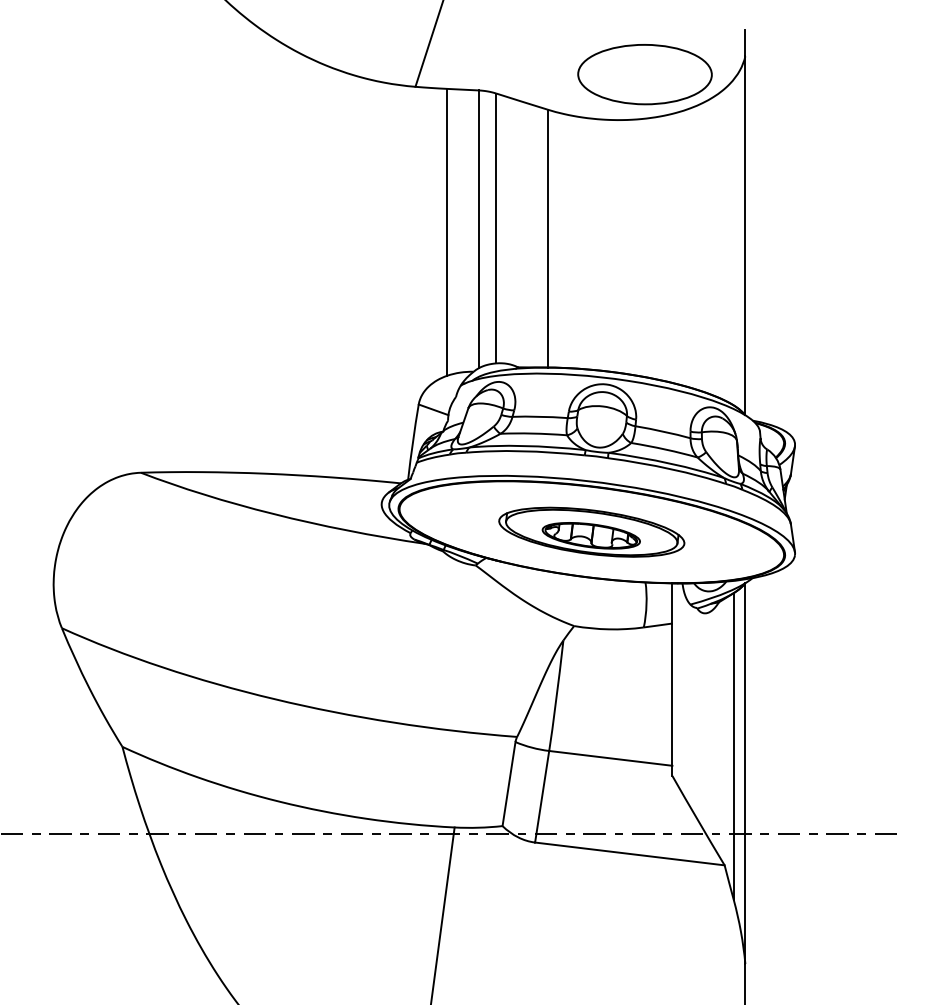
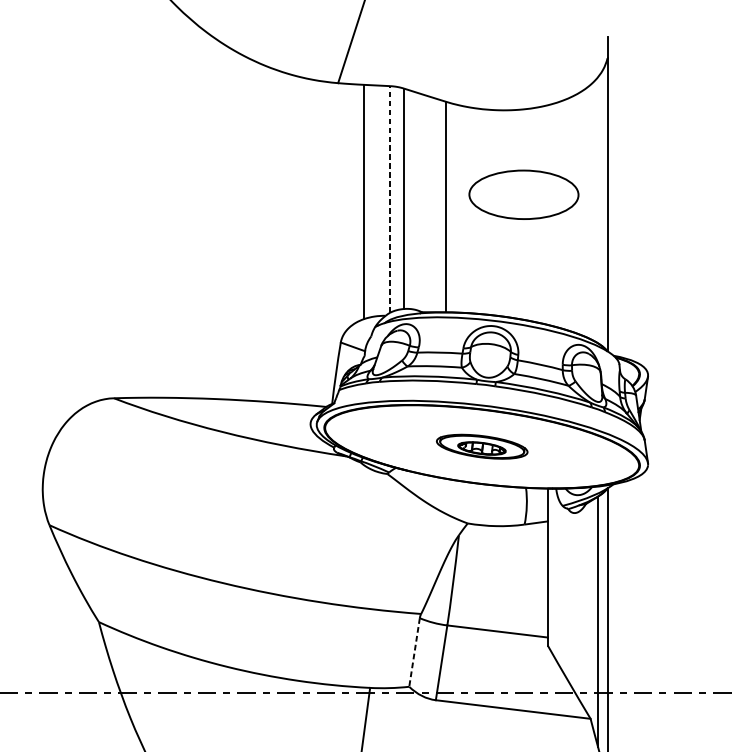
part: (644, 74) -> (523, 194), moved
line: (478, 229) -> (389, 199), solid -> dashed
part: (591, 531) -> (481, 446), size x0.6
line: (509, 784) -> (414, 652), solid -> dashed

